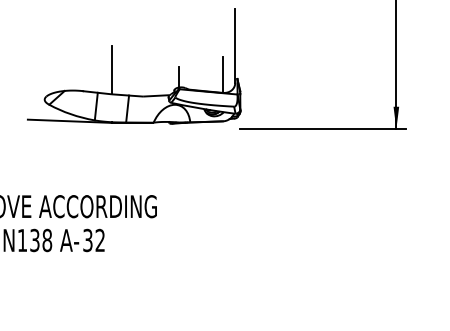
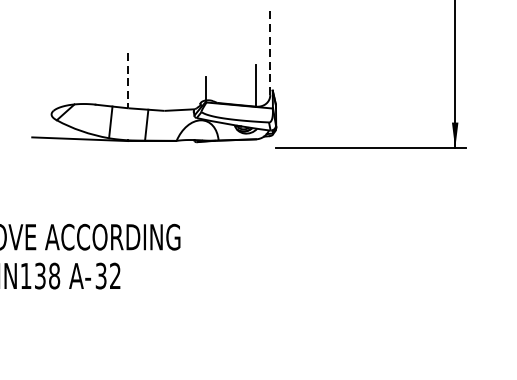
line: (235, 45) -> (270, 52), solid -> dashed
line: (111, 70) -> (128, 80), solid -> dashed

